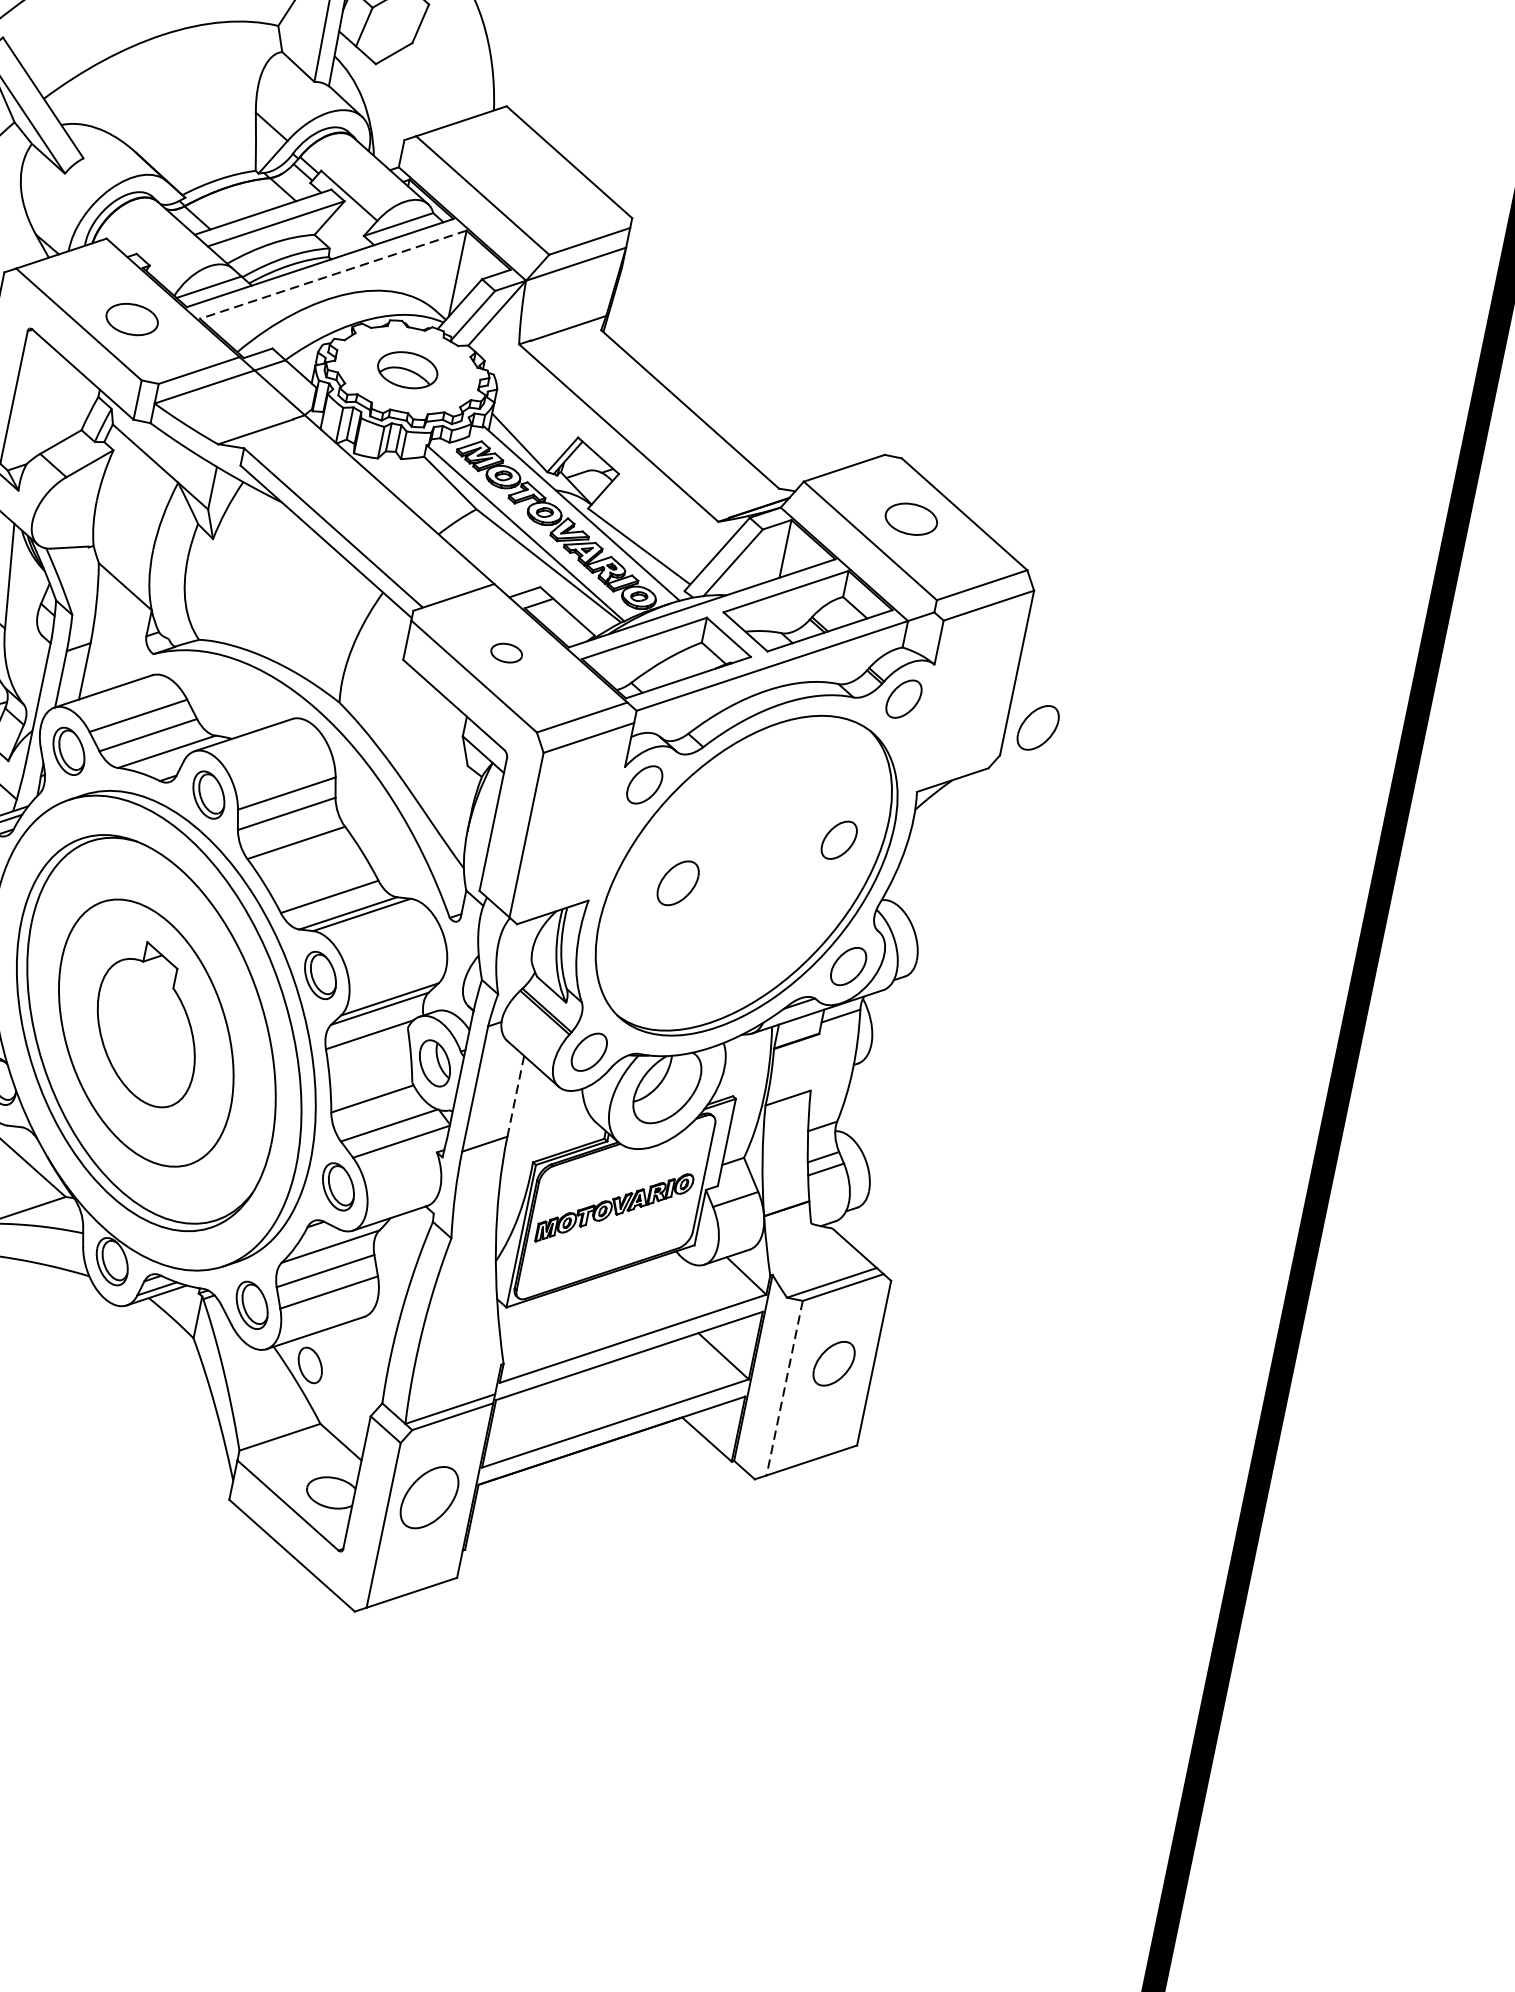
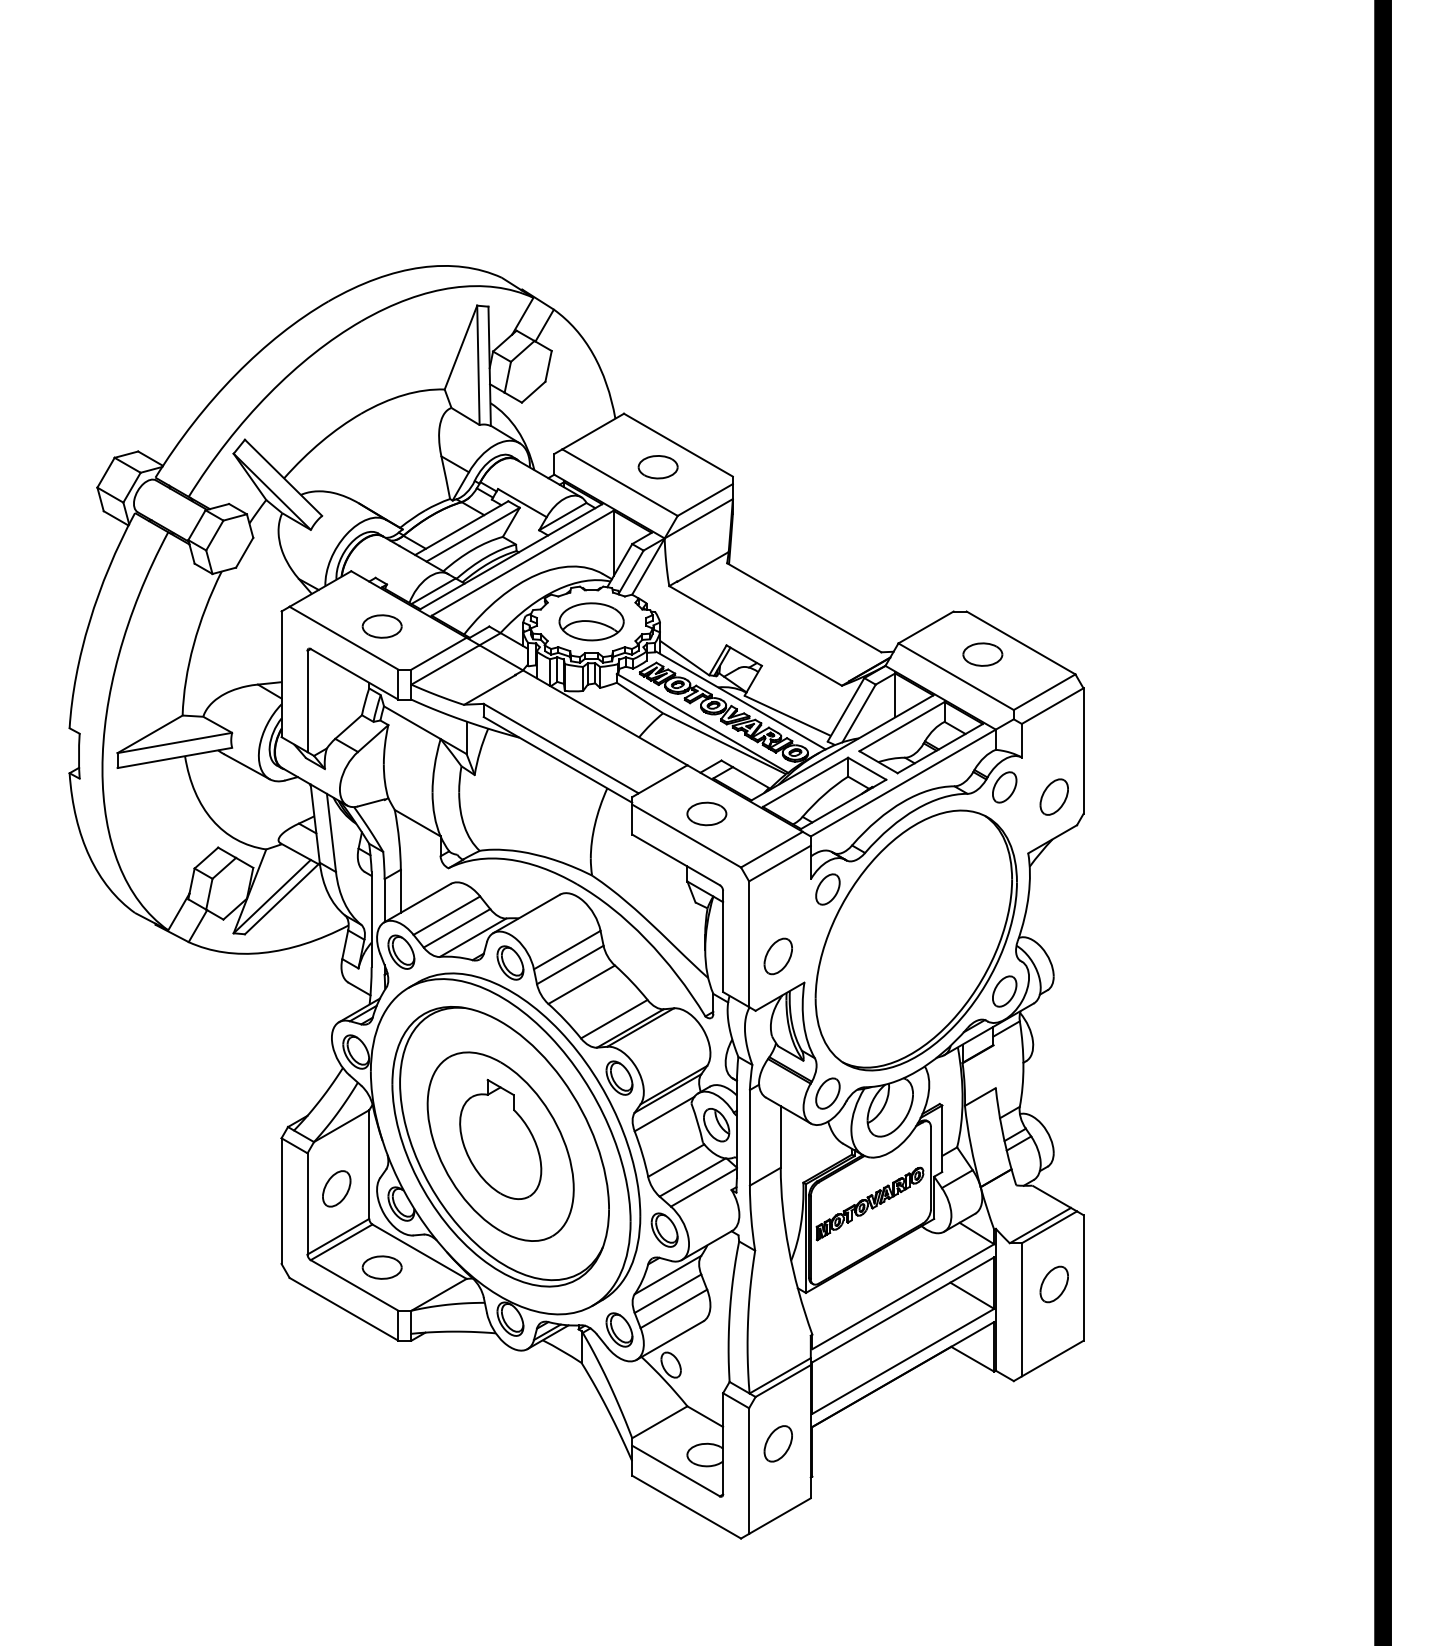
part: (535, 185) -> (657, 467), added
line: (333, 274) -> (522, 563), dashed -> solid
part: (407, 369) -> (591, 621), size x1.43
part: (506, 652) -> (706, 813), size x1.67
part: (1037, 726) -> (1053, 796), moved
part: (838, 840) -> (978, 900), removed
part: (677, 883) -> (777, 956), moved
line: (515, 1095) -> (780, 1136), dashed -> solid
line: (784, 1387) -> (1021, 1309), dashed -> solid
part: (428, 1496) -> (777, 1443), size x0.71

